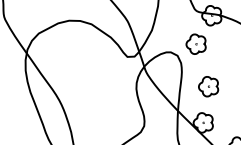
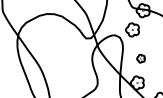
part: (207, 86) -> (140, 58), size x0.6

